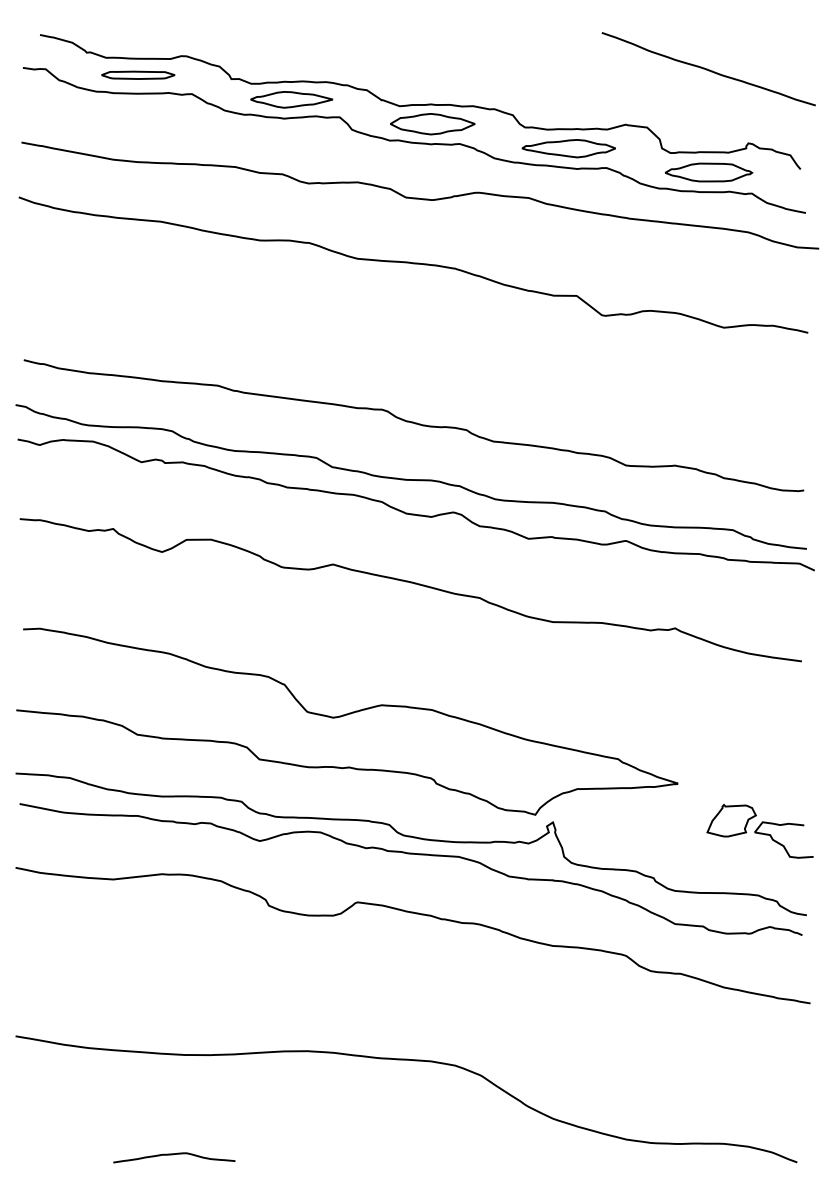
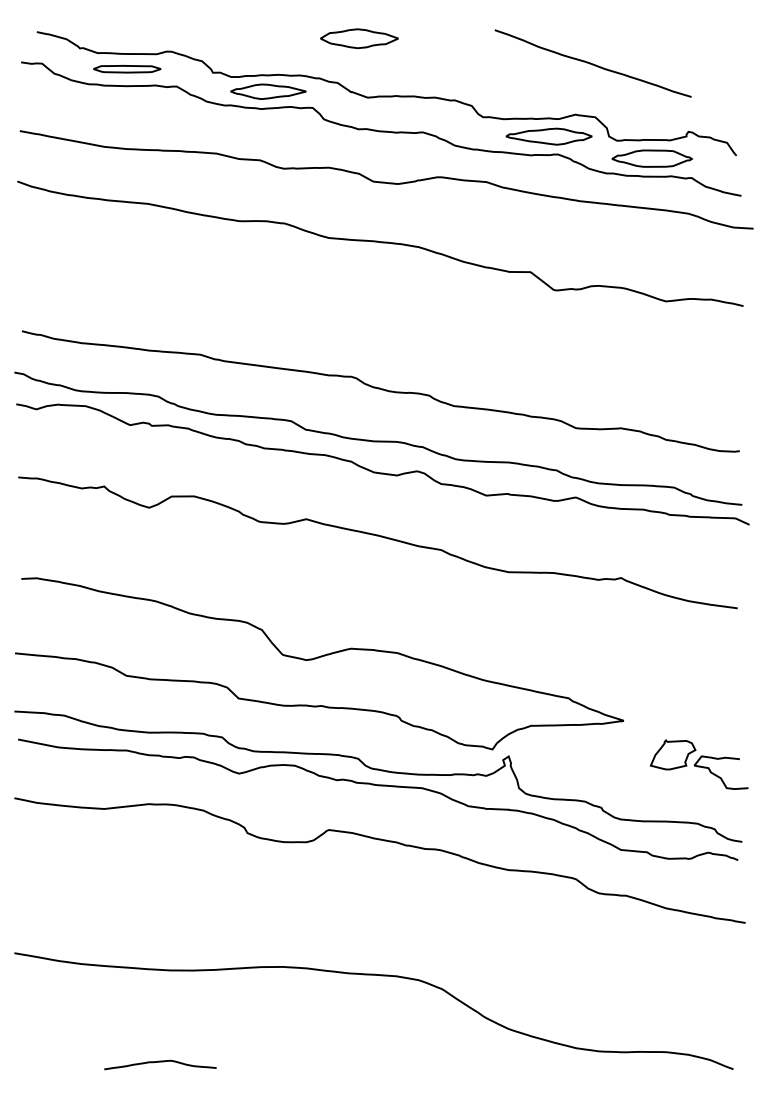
curve: (708, 69) -> (592, 63), moved
part: (432, 124) -> (359, 39), moved
part: (568, 148) -> (548, 136), moved

